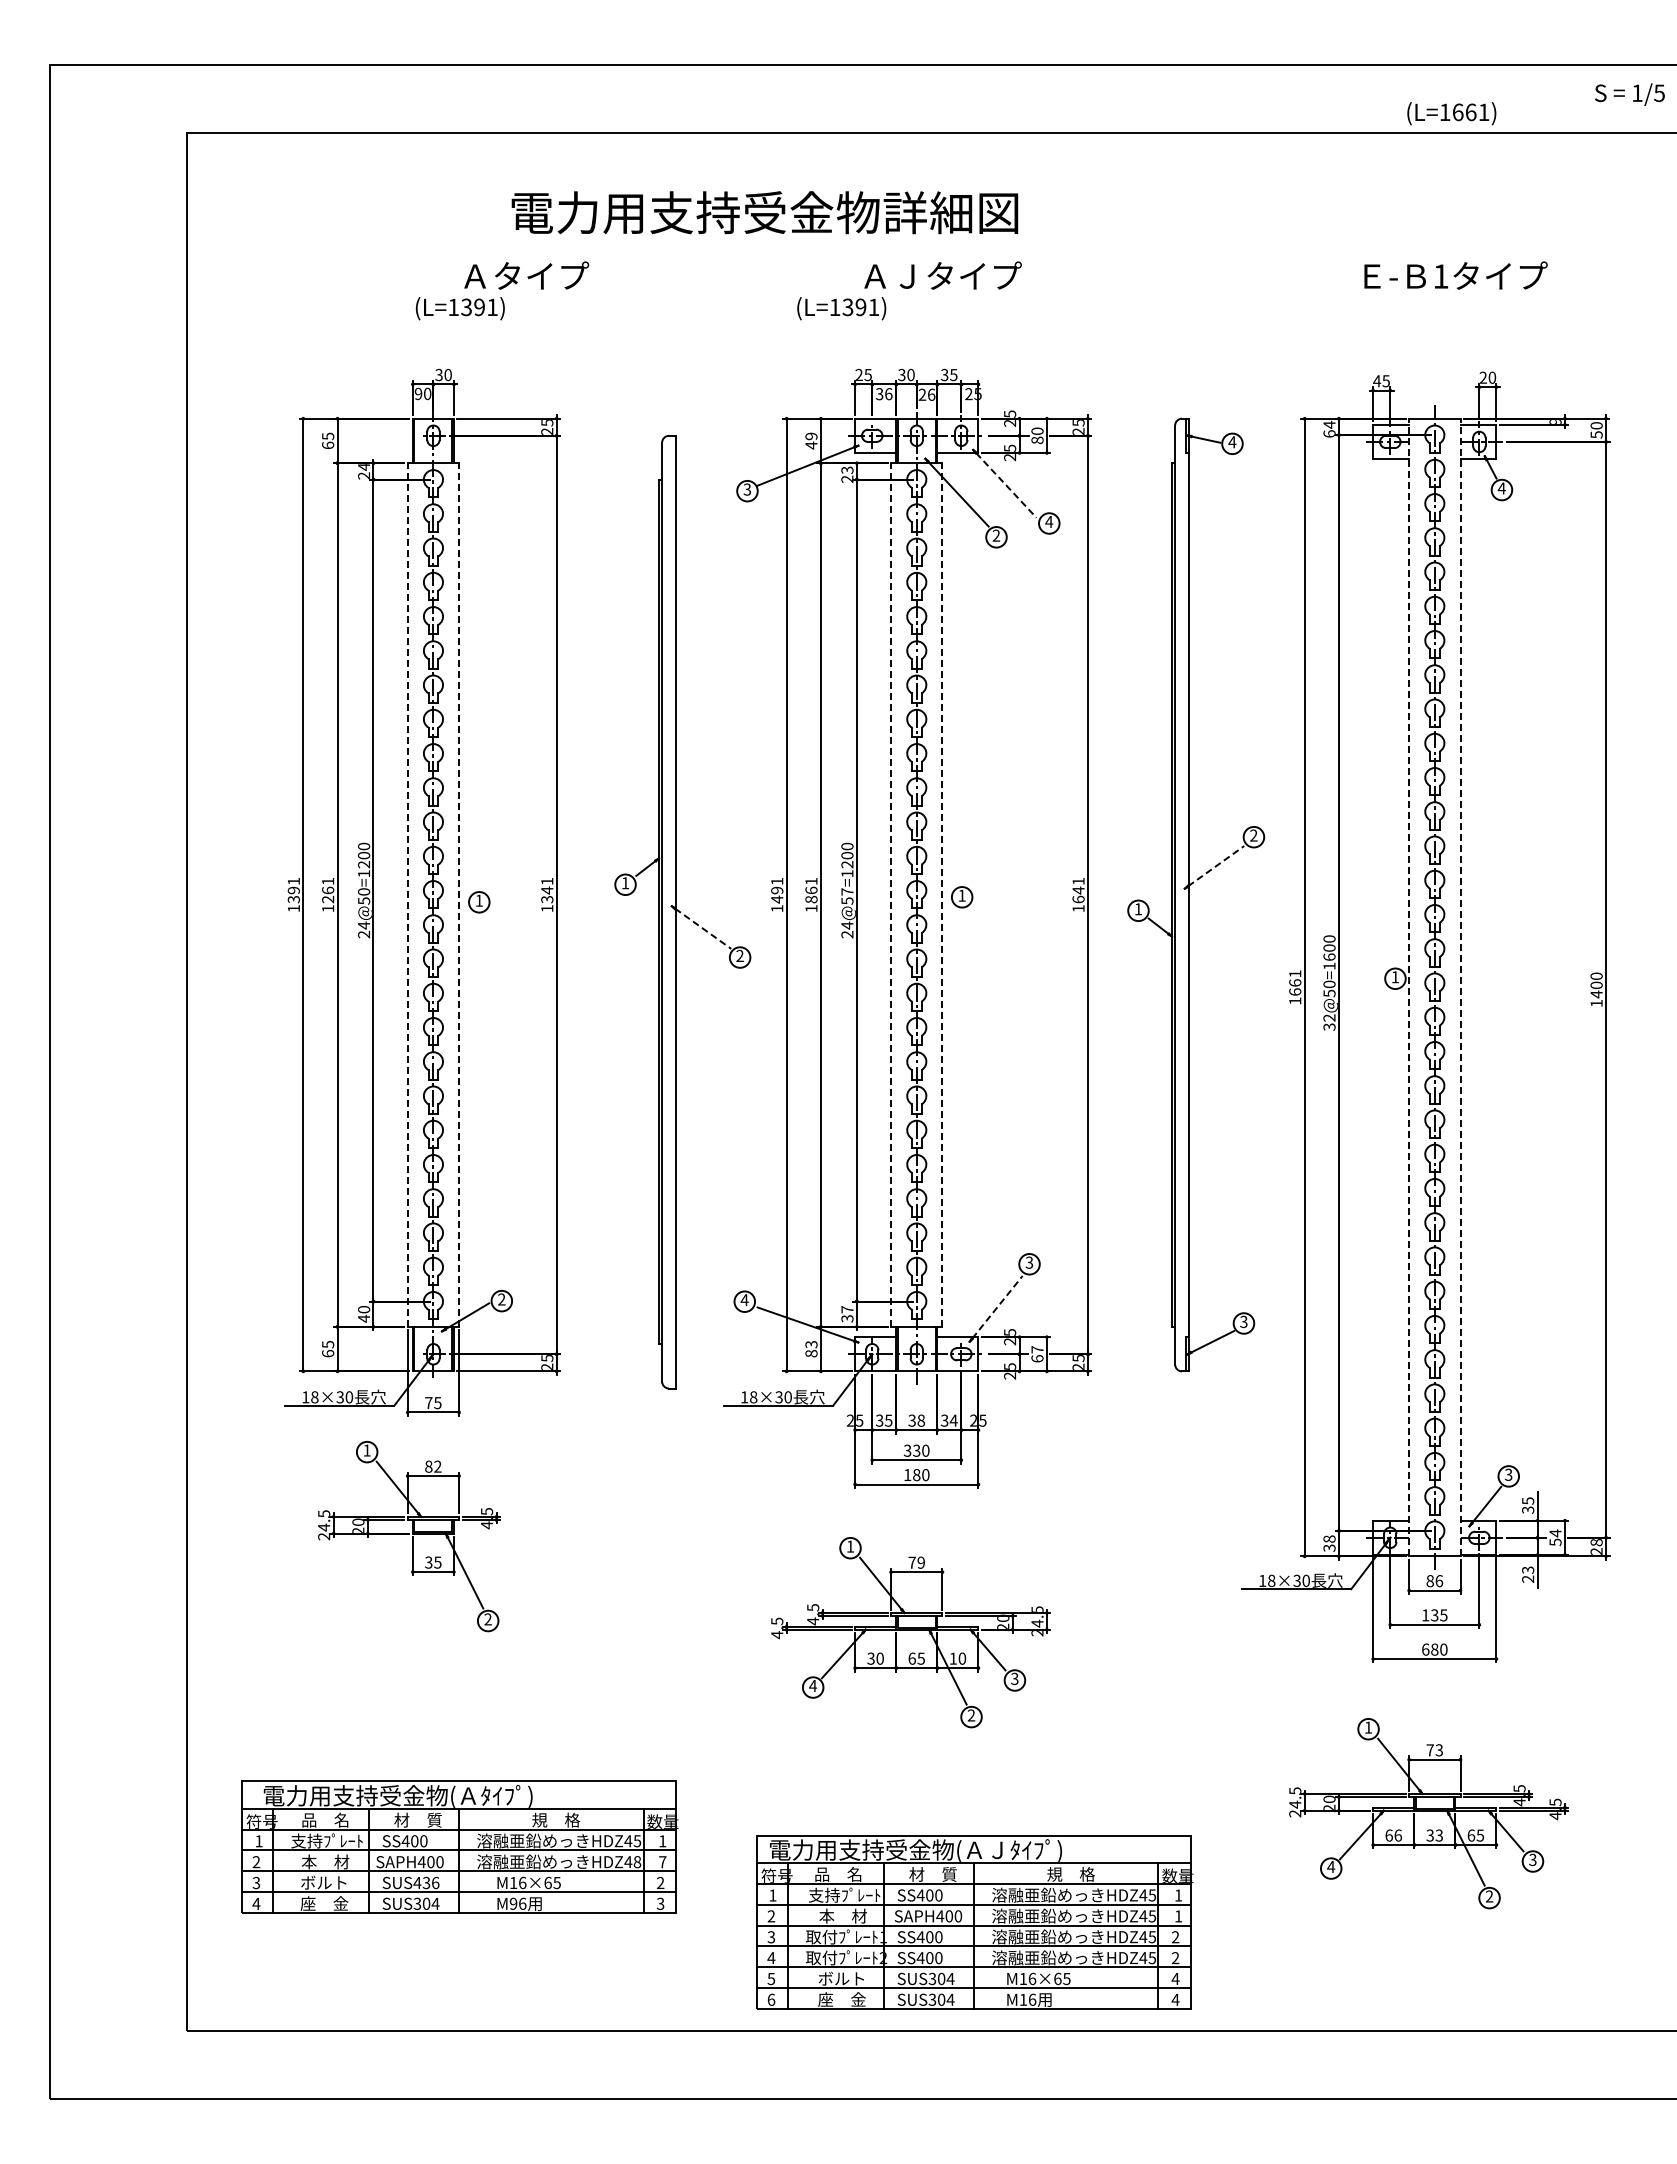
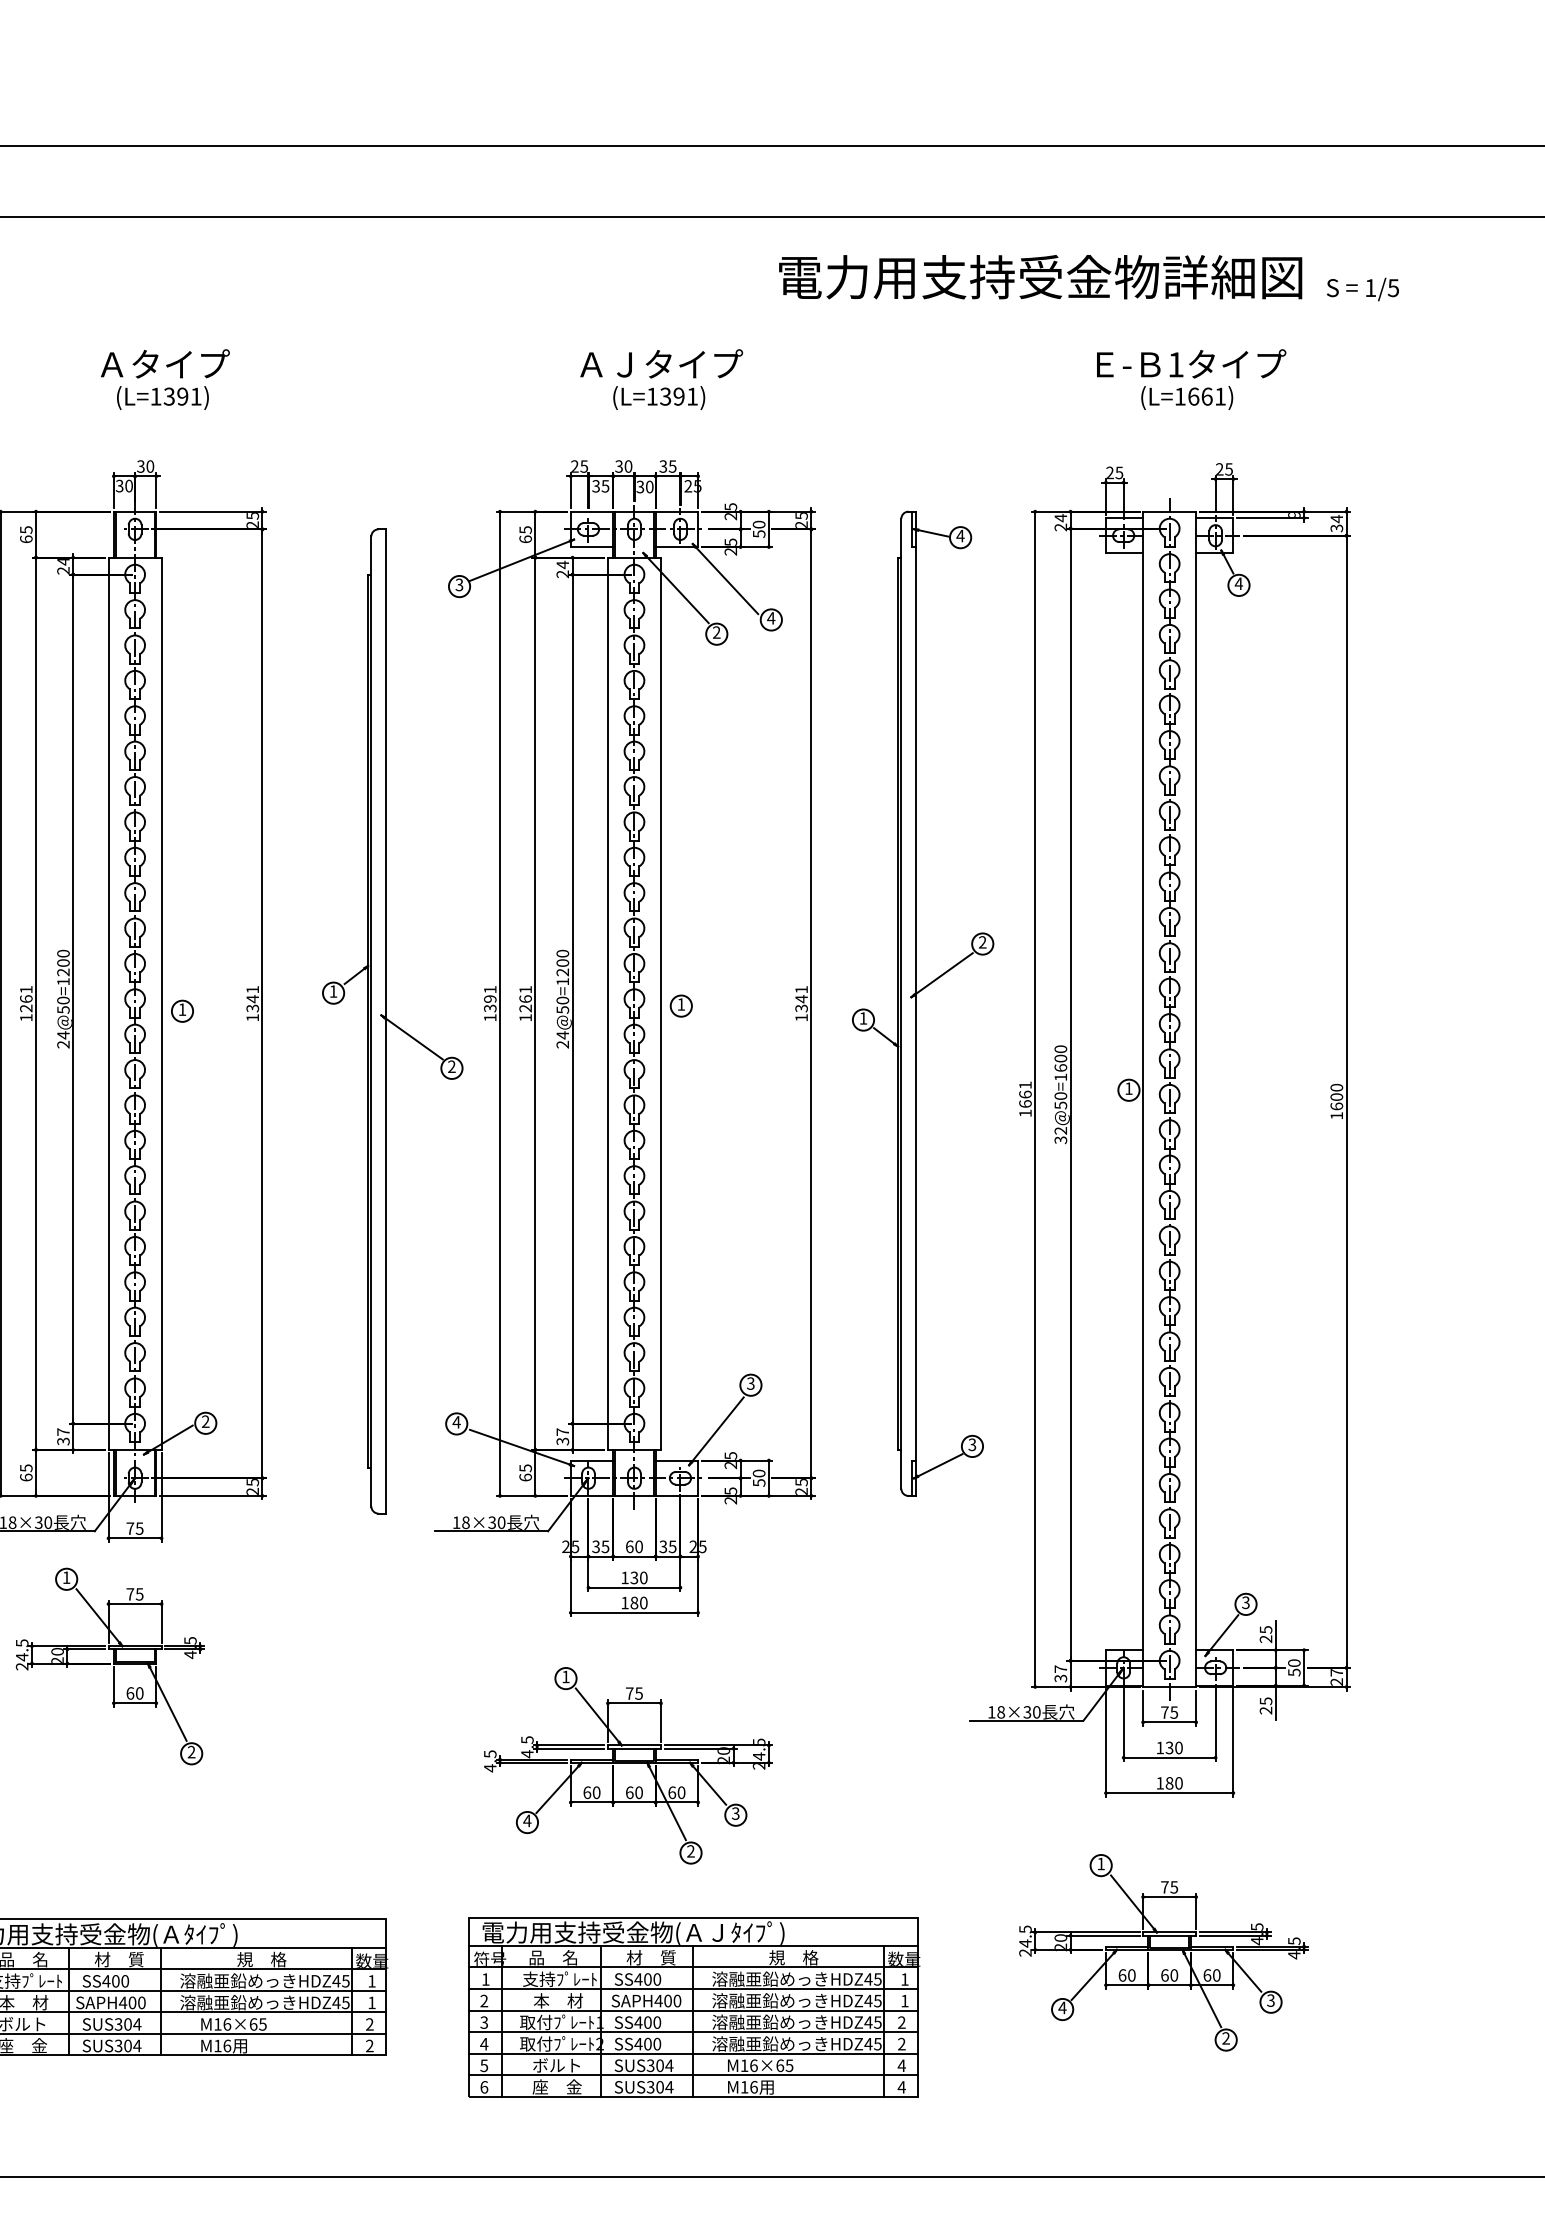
text: (1629, 94) -> (1362, 289), moved
text: (1451, 113) -> (1186, 397), moved
text: (764, 212) -> (1040, 276), moved
text: (526, 275) -> (165, 363), moved
text: (841, 308) -> (658, 397), moved
text: (1492, 377) -> (1229, 469), 20 -> 25
text: (1377, 381) -> (1110, 473), 45 -> 25
text: (418, 393) -> (119, 485), 90 -> 30
text: (888, 394) -> (605, 486), 36 -> 35
text: (926, 394) -> (644, 486), 26 -> 30
text: (1596, 429) -> (1336, 522), 50 -> 34
text: (1329, 433) -> (1060, 526), 64 -> 24
text: (811, 440) -> (525, 534), 49 -> 65
text: (1037, 440) -> (759, 534), 80 -> 50
text: (847, 470) -> (562, 565), 23 -> 24
line: (1006, 485) -> (727, 580), dashed -> solid
line: (1216, 866) -> (944, 974), dashed -> solid
text: (847, 891) -> (562, 1000), 24@57=1200 -> 24@50=1200
line: (407, 895) -> (108, 1004), dashed -> solid
line: (459, 895) -> (162, 1004), dashed -> solid
line: (891, 895) -> (608, 1004), dashed -> solid
line: (942, 895) -> (661, 1004), dashed -> solid
text: (777, 899) -> (490, 1008), 1491 -> 1391
text: (811, 899) -> (525, 1008), 1861 -> 1261
text: (1078, 899) -> (801, 1008), 1641 -> 1341
line: (703, 928) -> (414, 1038), dashed -> solid
line: (1409, 987) -> (1143, 1099), dashed -> solid
line: (1460, 987) -> (1196, 1099), dashed -> solid
text: (1596, 994) -> (1336, 1106), 1400 -> 1600
line: (997, 1306) -> (717, 1428), dashed -> solid
text: (364, 1314) -> (63, 1437), 40 -> 37
text: (811, 1349) -> (525, 1473), 83 -> 65
text: (1037, 1354) -> (759, 1478), 67 -> 50
text: (916, 1420) -> (634, 1546), 38 -> 60
text: (953, 1420) -> (672, 1546), 34 -> 35
text: (907, 1450) -> (624, 1577), 330 -> 130
text: (433, 1466) -> (135, 1594), 82 -> 75
text: (1528, 1509) -> (1266, 1638), 35 -> 25
text: (1555, 1533) -> (1294, 1663), 54 -> 50
text: (1329, 1538) -> (1060, 1668), 38 -> 37
text: (1596, 1542) -> (1336, 1672), 28 -> 27
text: (433, 1562) -> (135, 1693), 35 -> 60
text: (920, 1562) -> (638, 1693), 79 -> 75
text: (1527, 1569) -> (1265, 1700), 23 -> 25
text: (1434, 1581) -> (1169, 1712), 86 -> 75
text: (1443, 1615) -> (1178, 1748), 135 -> 130
text: (1425, 1649) -> (1160, 1783), 680 -> 180
text: (870, 1658) -> (586, 1792), 30 -> 60
text: (920, 1658) -> (638, 1792), 65 -> 60
text: (953, 1658) -> (672, 1792), 10 -> 60
text: (1439, 1749) -> (1174, 1886), 73 -> 75
text: (1398, 1835) -> (1132, 1975), 66 -> 60
text: (1434, 1835) -> (1169, 1975), 33 -> 60
text: (1480, 1835) -> (1216, 1975), 65 -> 60
text: (637, 1862) -> (345, 2003), HDZ48 -> HDZ45
text: (662, 1862) -> (371, 2003), 7 -> 1
text: (426, 1882) -> (127, 2023), SUS436 -> SUS304
text: (513, 1903) -> (217, 2045), M96 -> M16
text: (660, 1904) -> (369, 2046), 3 -> 2
part: (974, 1922) -> (694, 2007), moved

